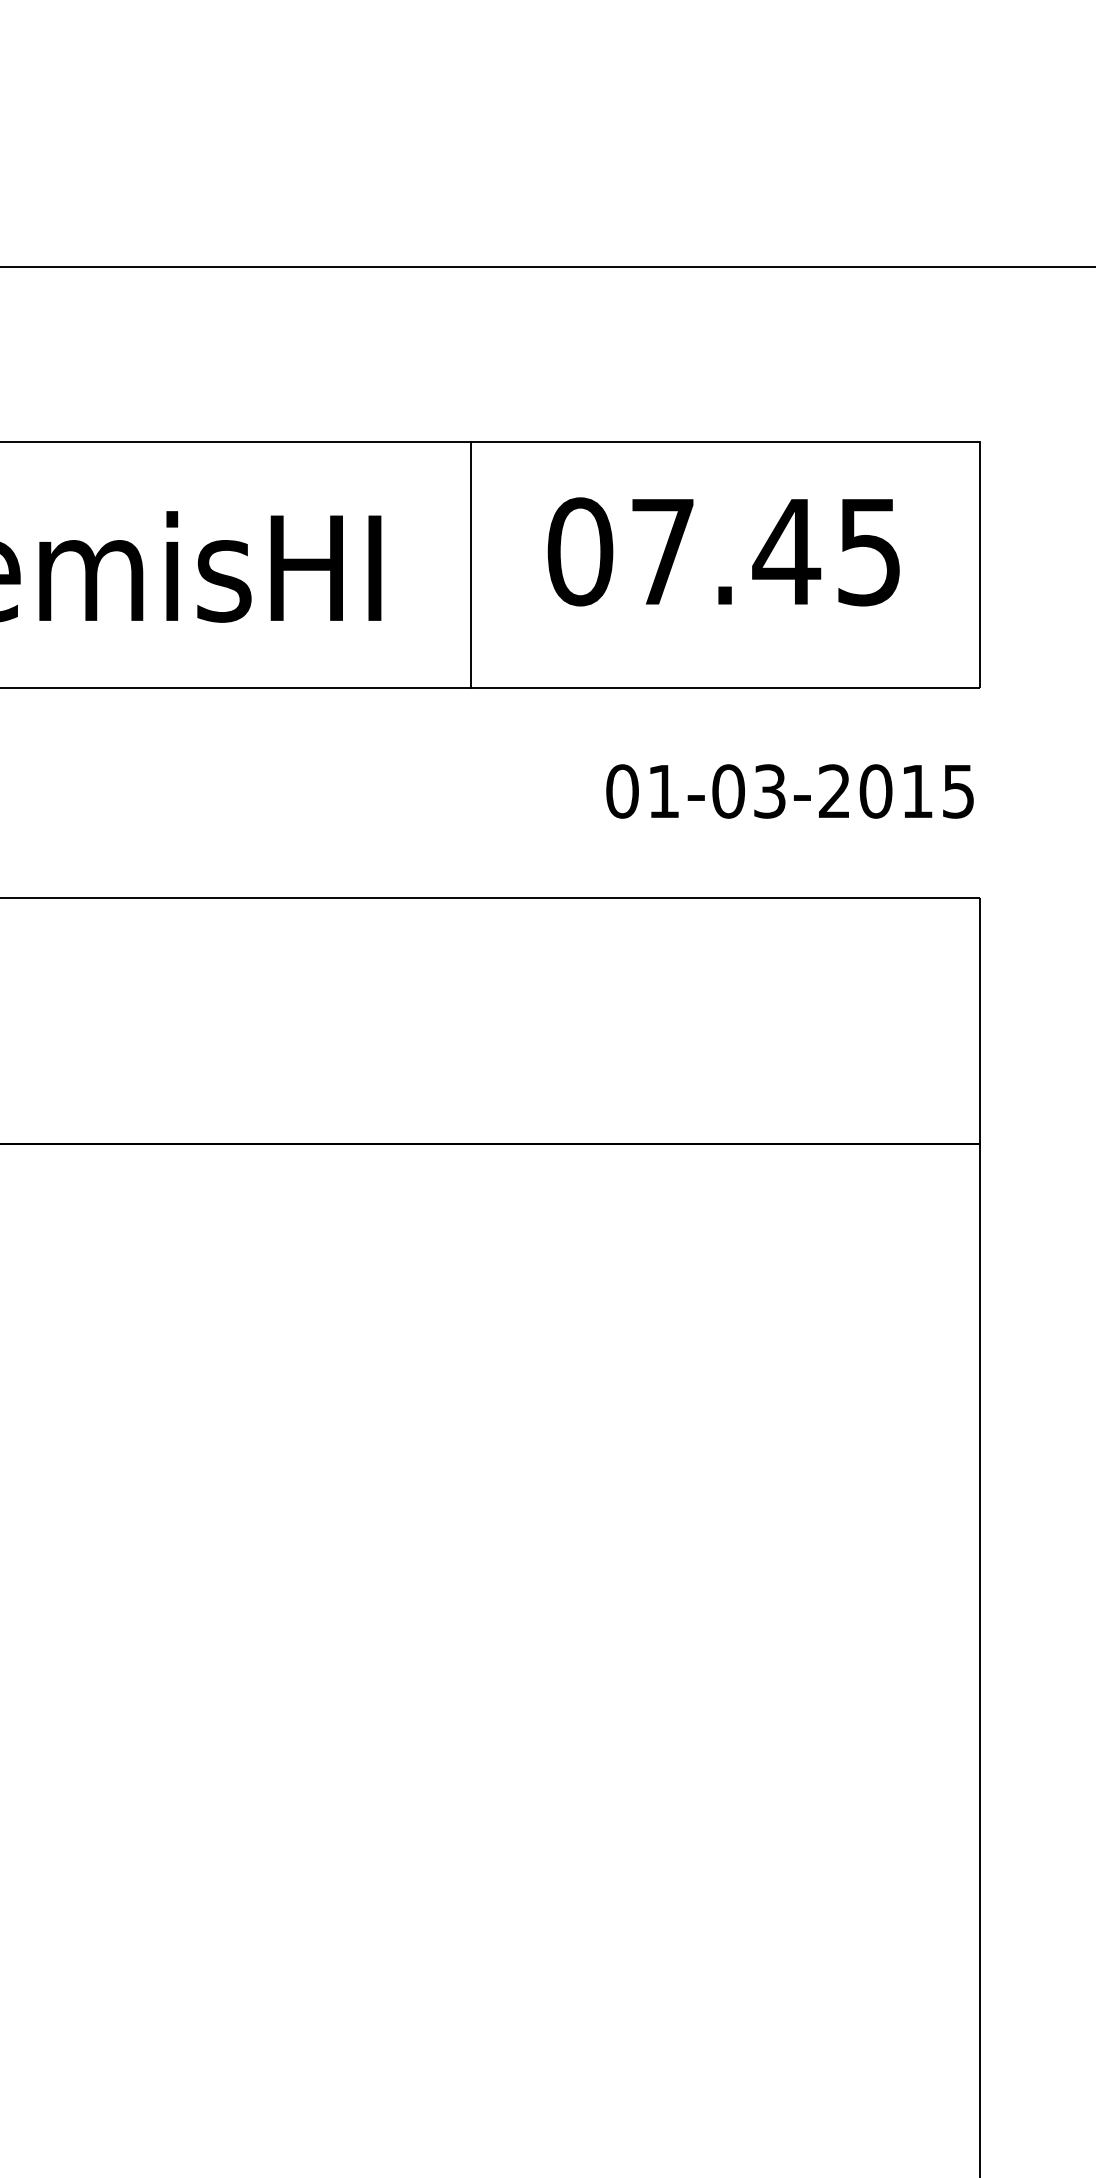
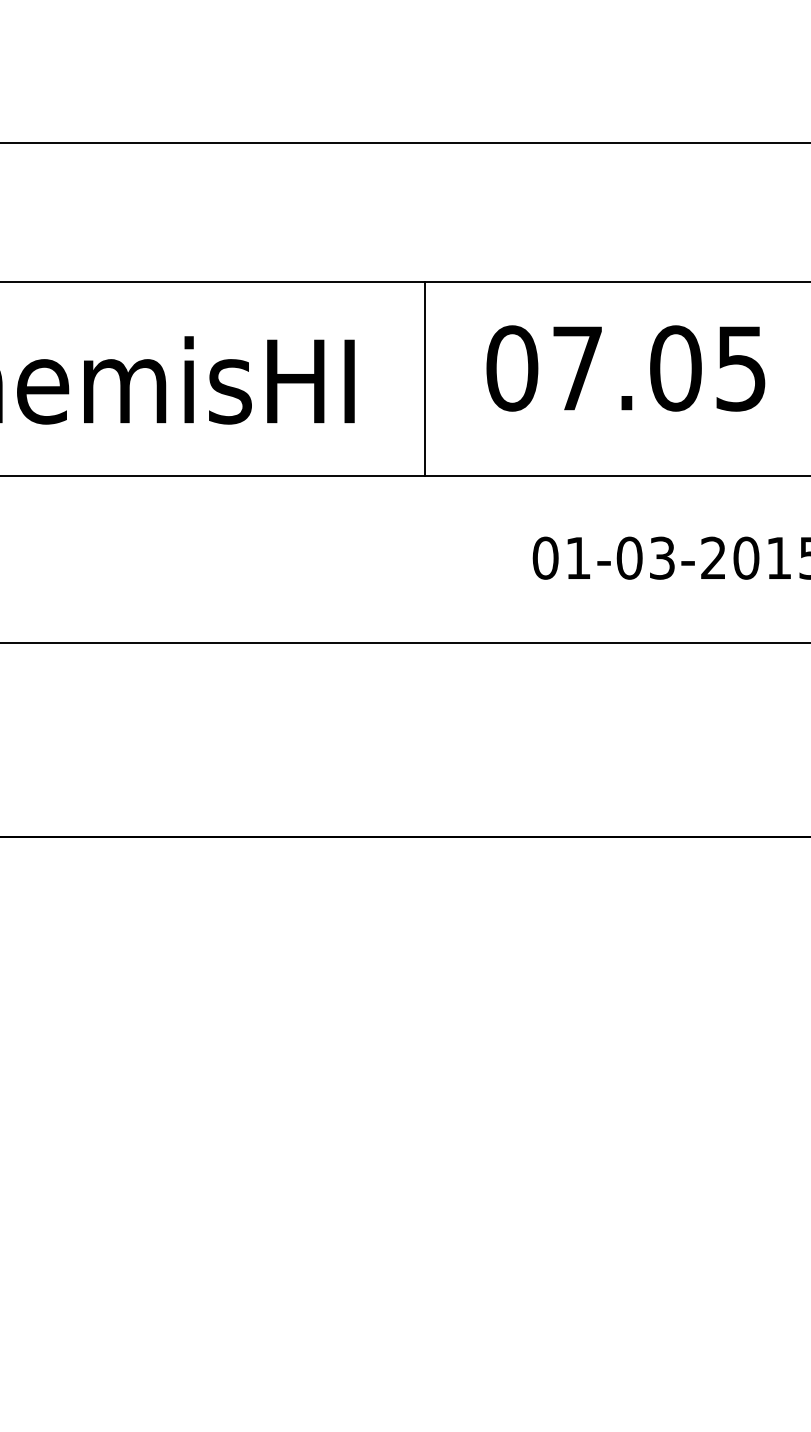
text: (786, 551) -> (675, 368), 07.45 -> 07.05

